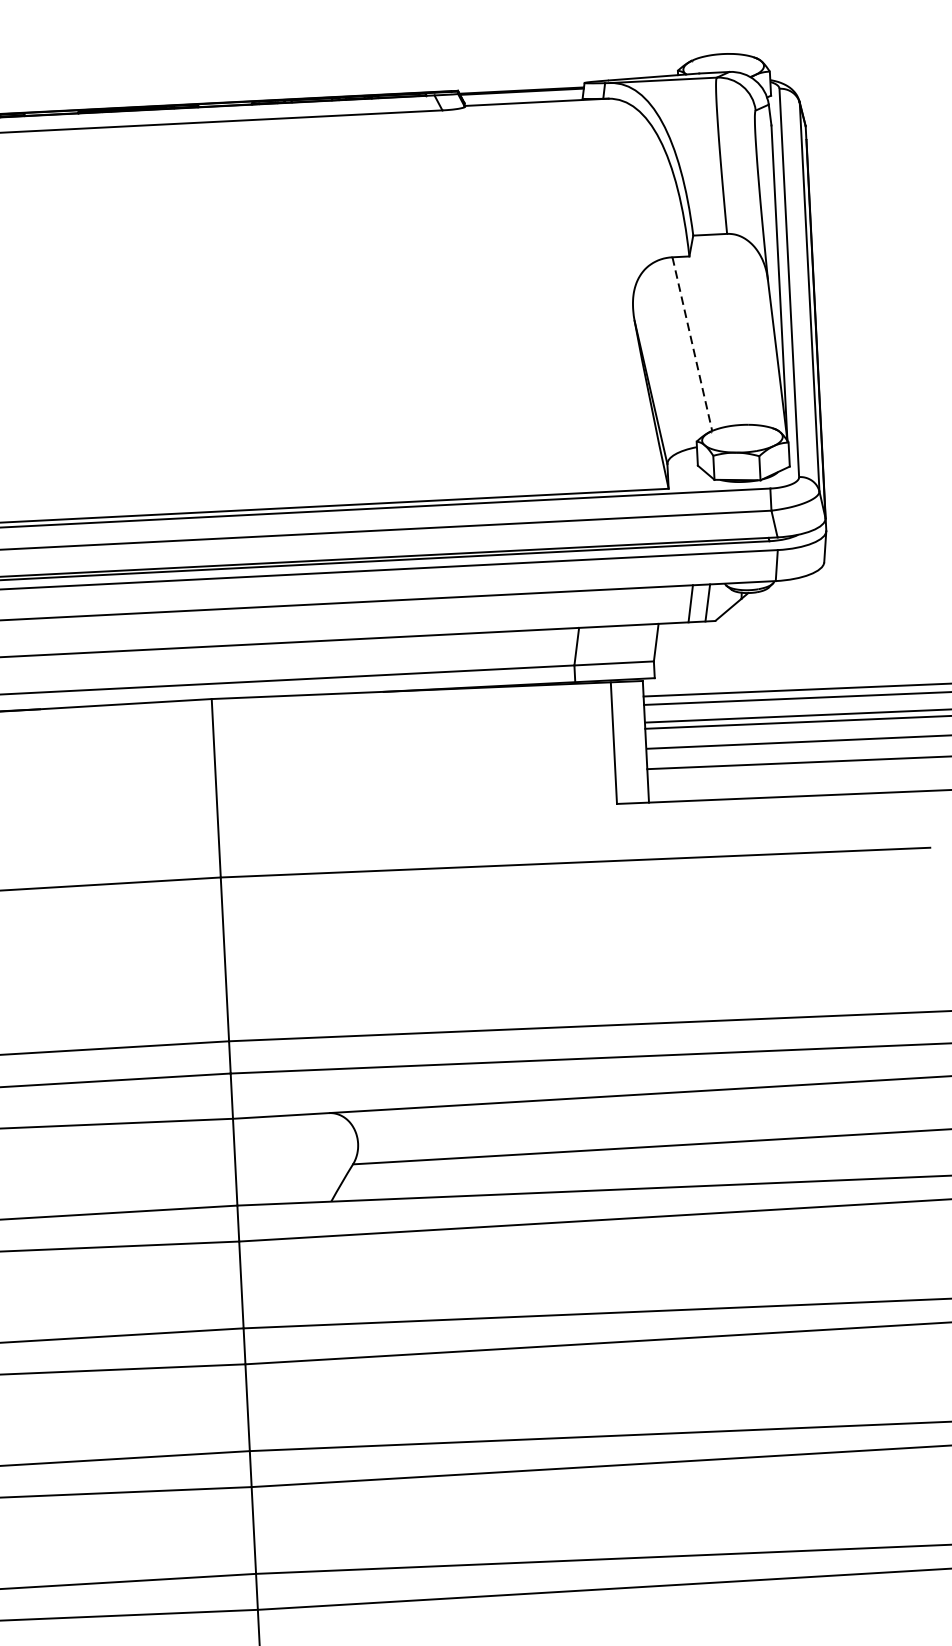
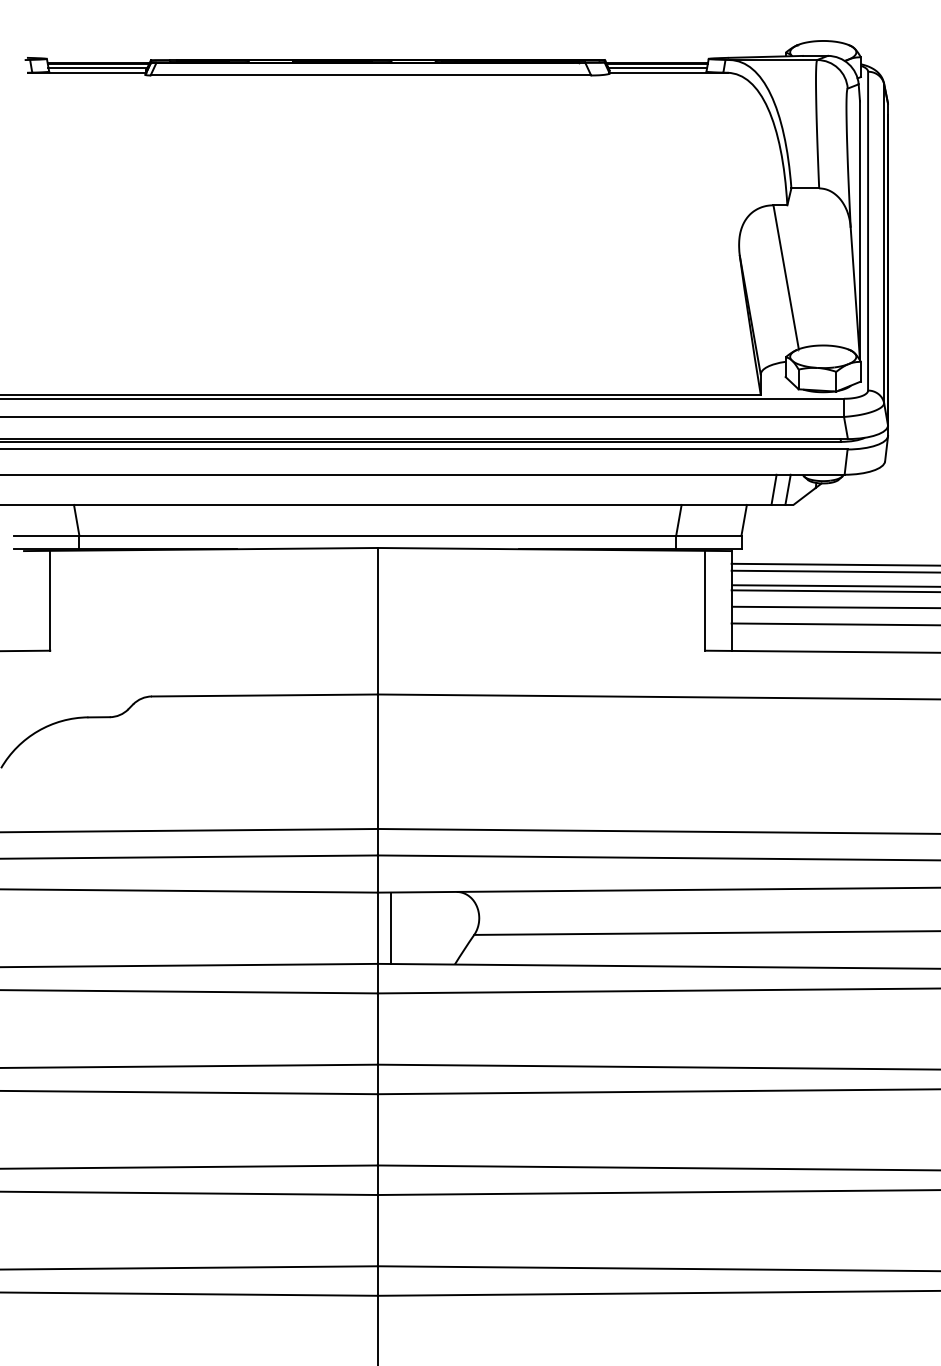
line: (522, 96) -> (657, 67), added
line: (692, 344) -> (786, 277), dashed -> solid
line: (250, 1161) -> (390, 928), added

